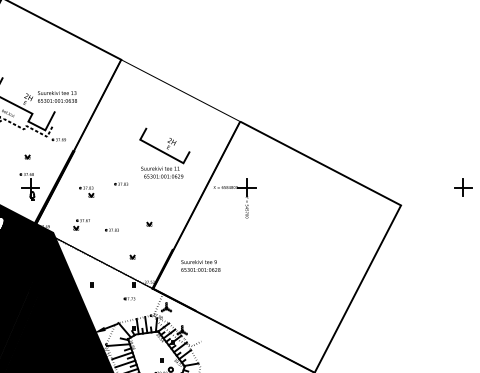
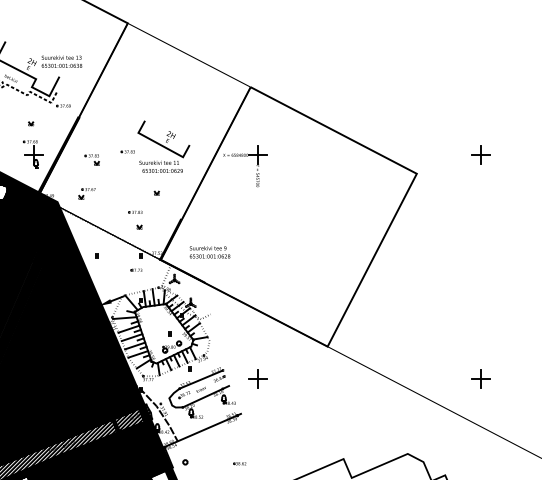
part: (164, 152) -> (163, 146), moved
part: (112, 229) -> (135, 211), moved
text: (200, 266) -> (209, 252), moved

